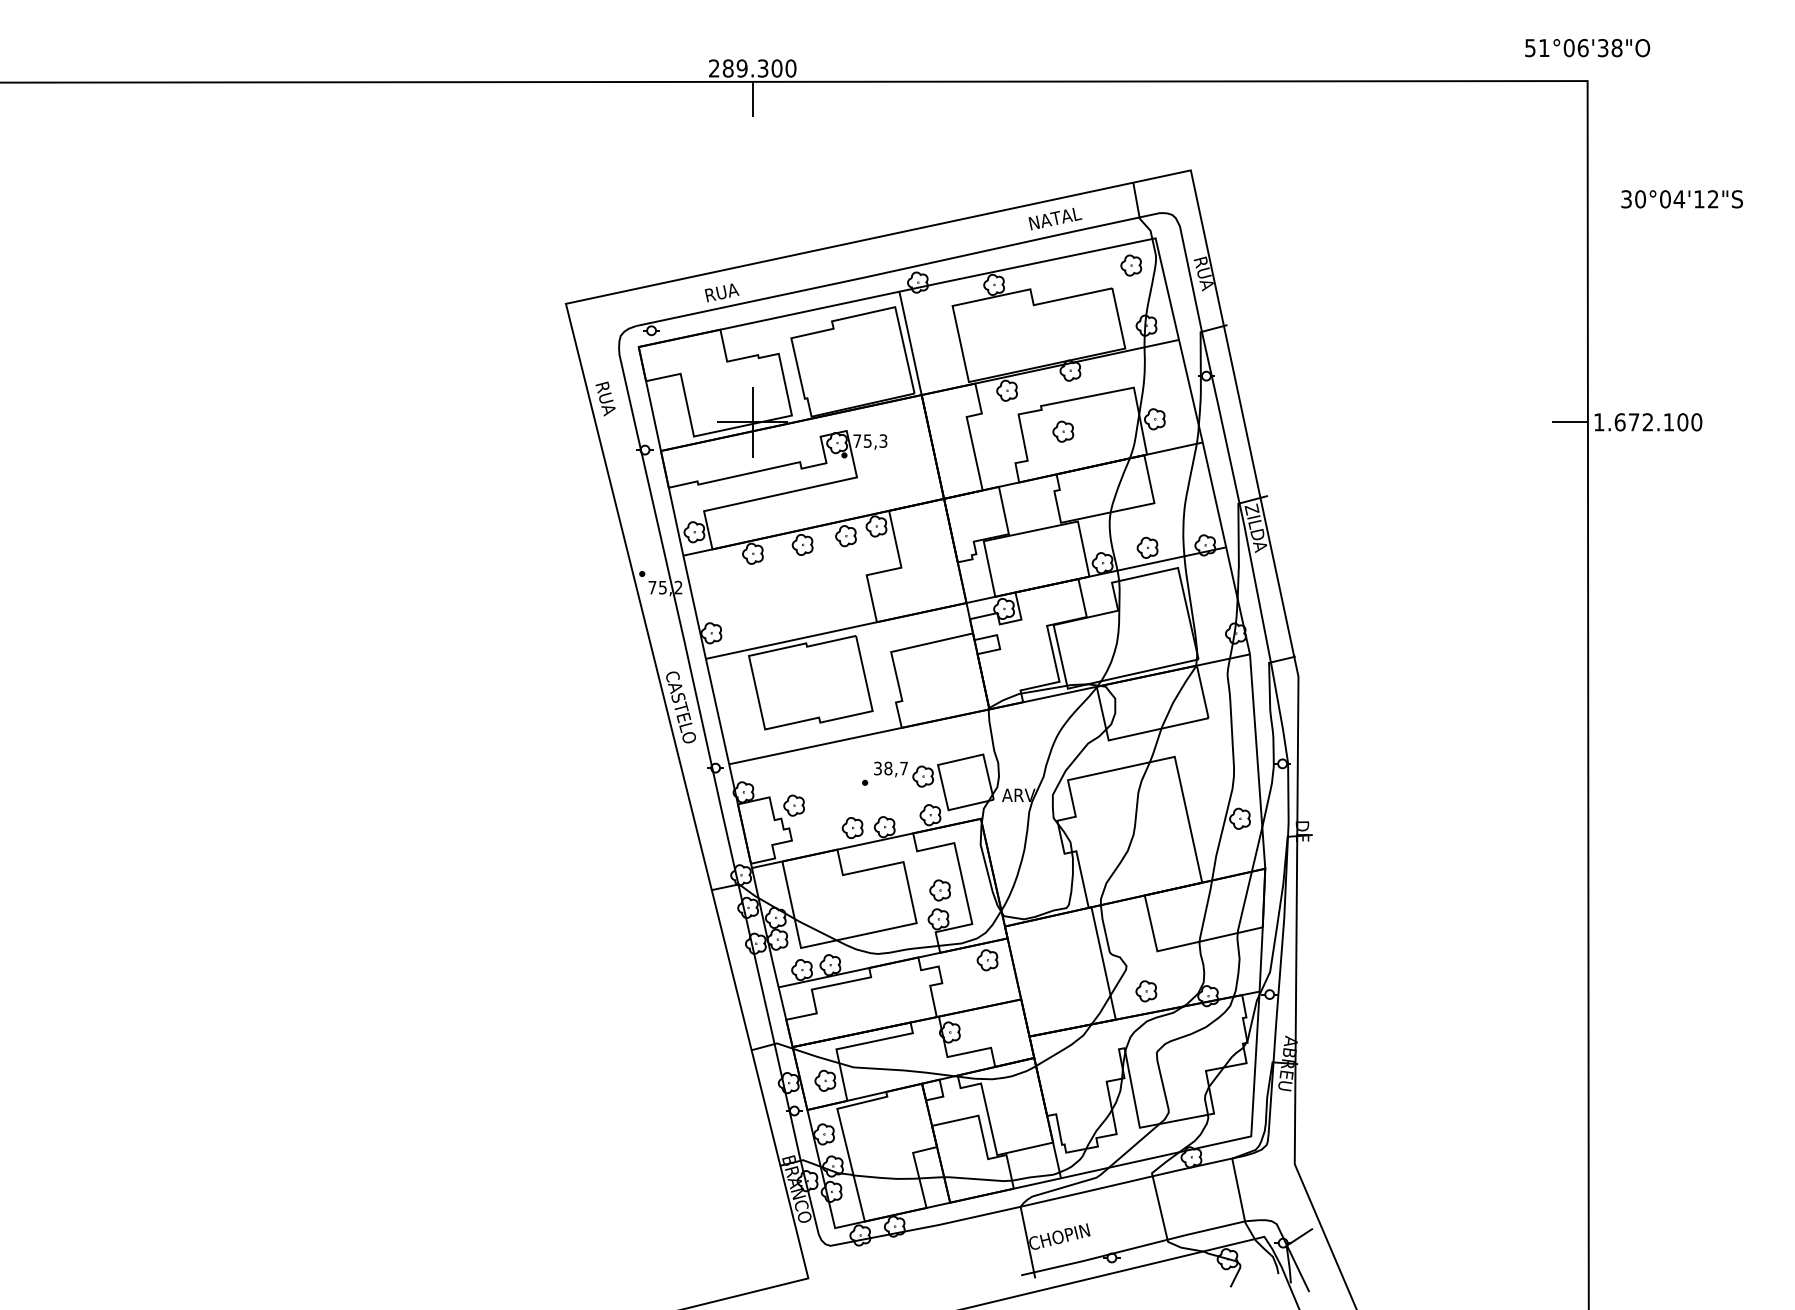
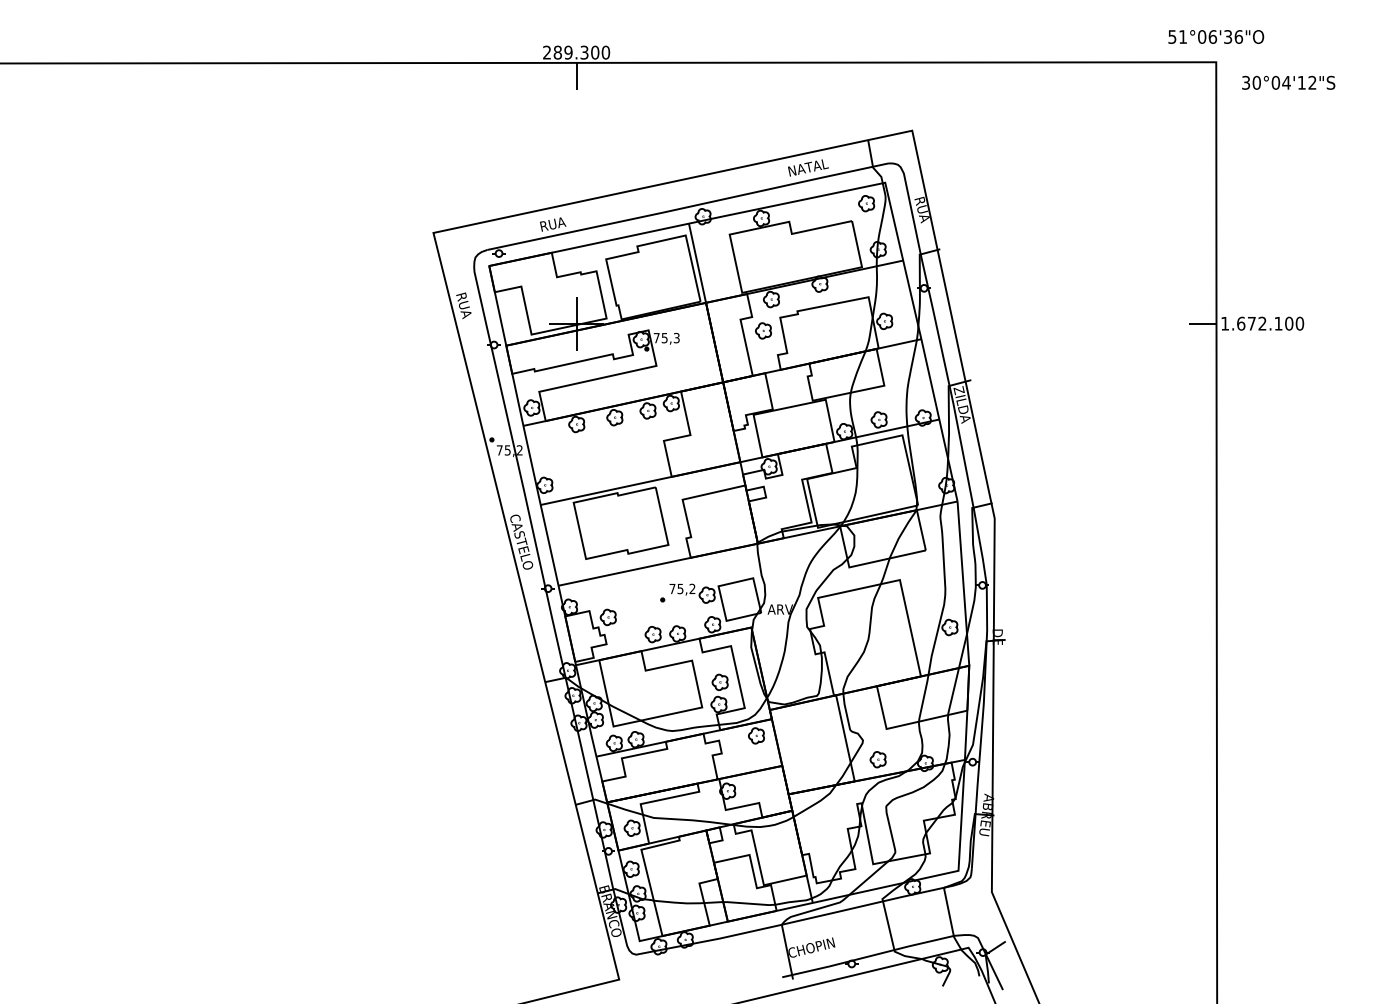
text: (1616, 47) -> (1238, 36), 51°06'38"O -> 51°06'36"O
text: (1681, 198) -> (1288, 82), moved
part: (1063, 431) -> (763, 330), moved
text: (890, 767) -> (682, 588), 38,7 -> 75,2

